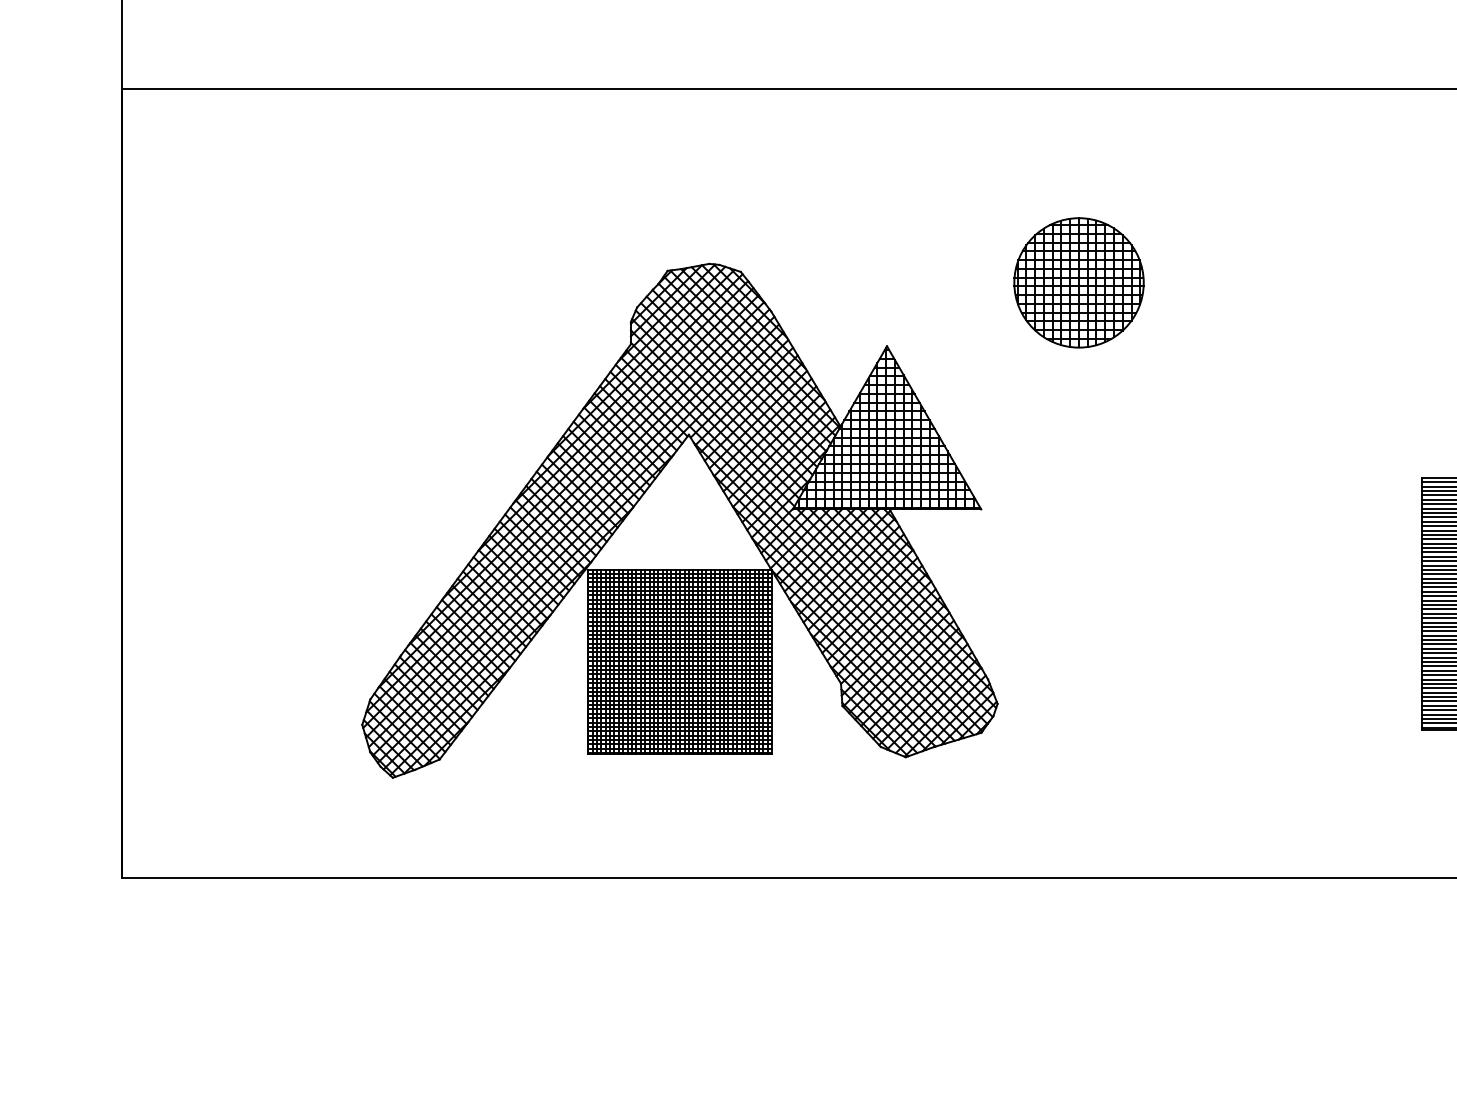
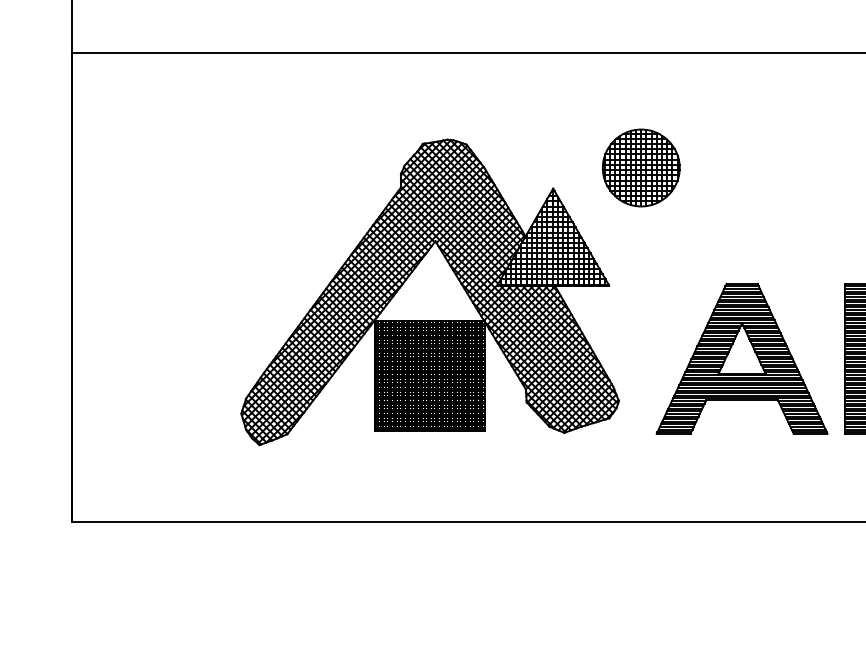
part: (678, 521) -> (429, 292), moved
part: (1247, 603) -> (741, 358), added

